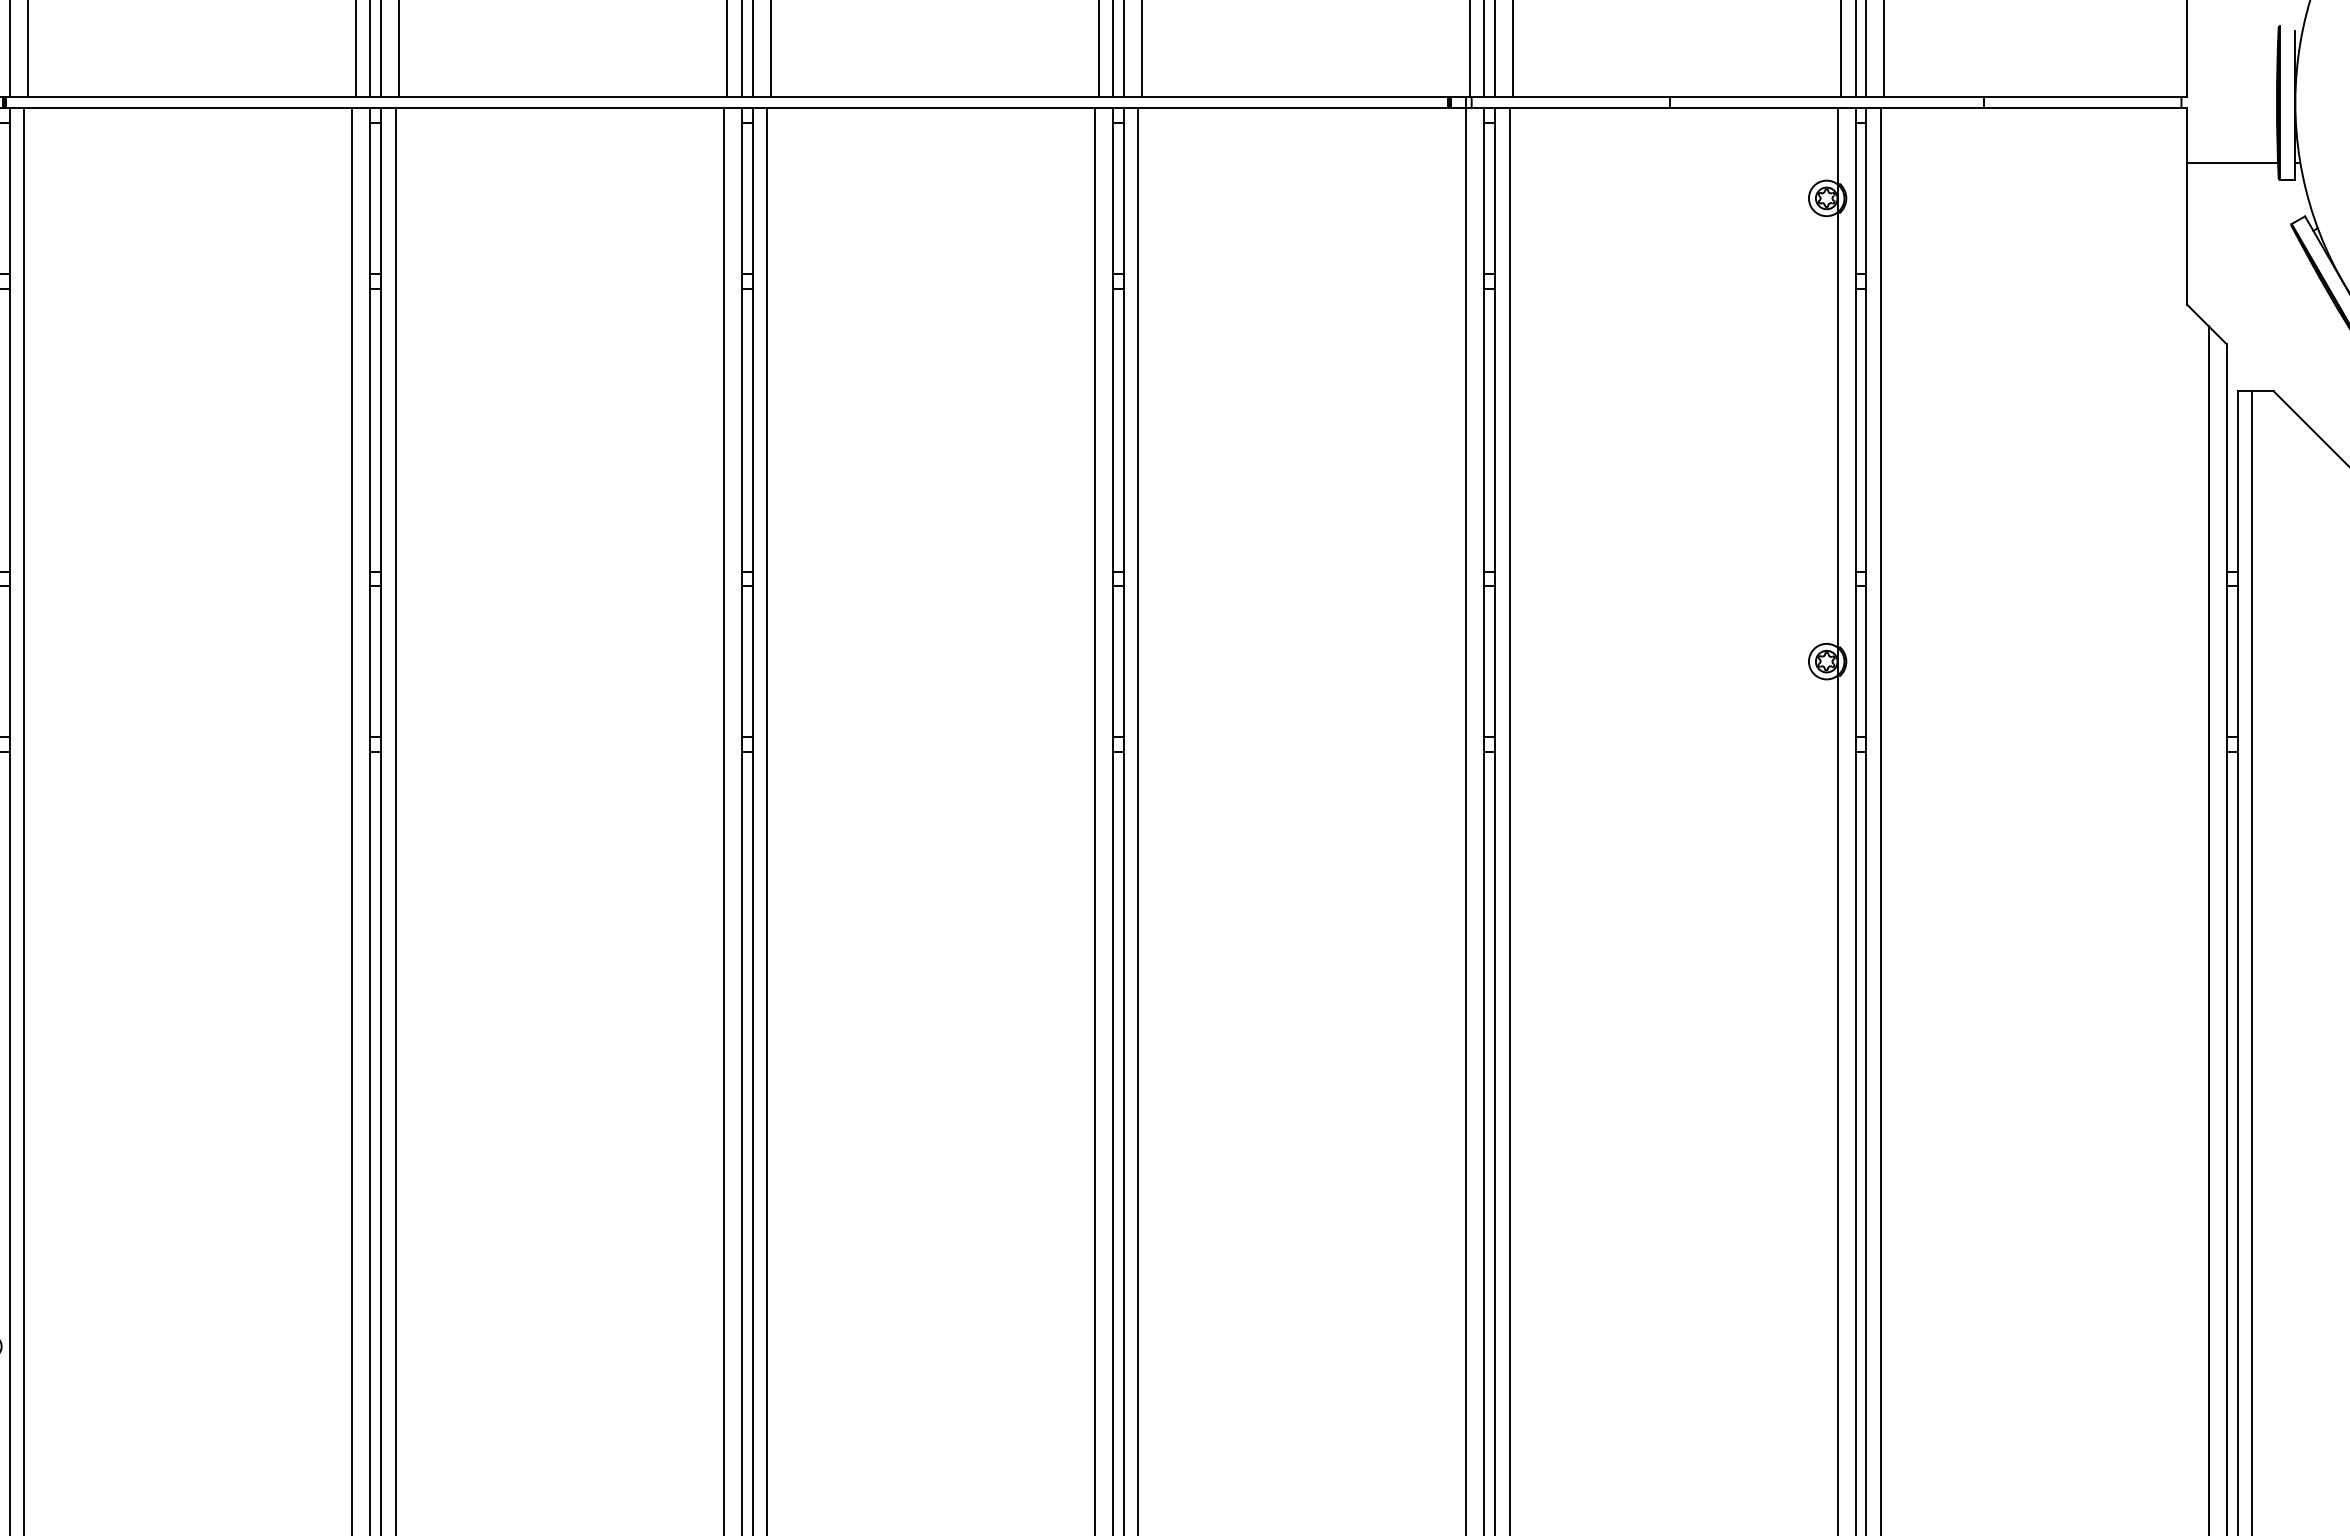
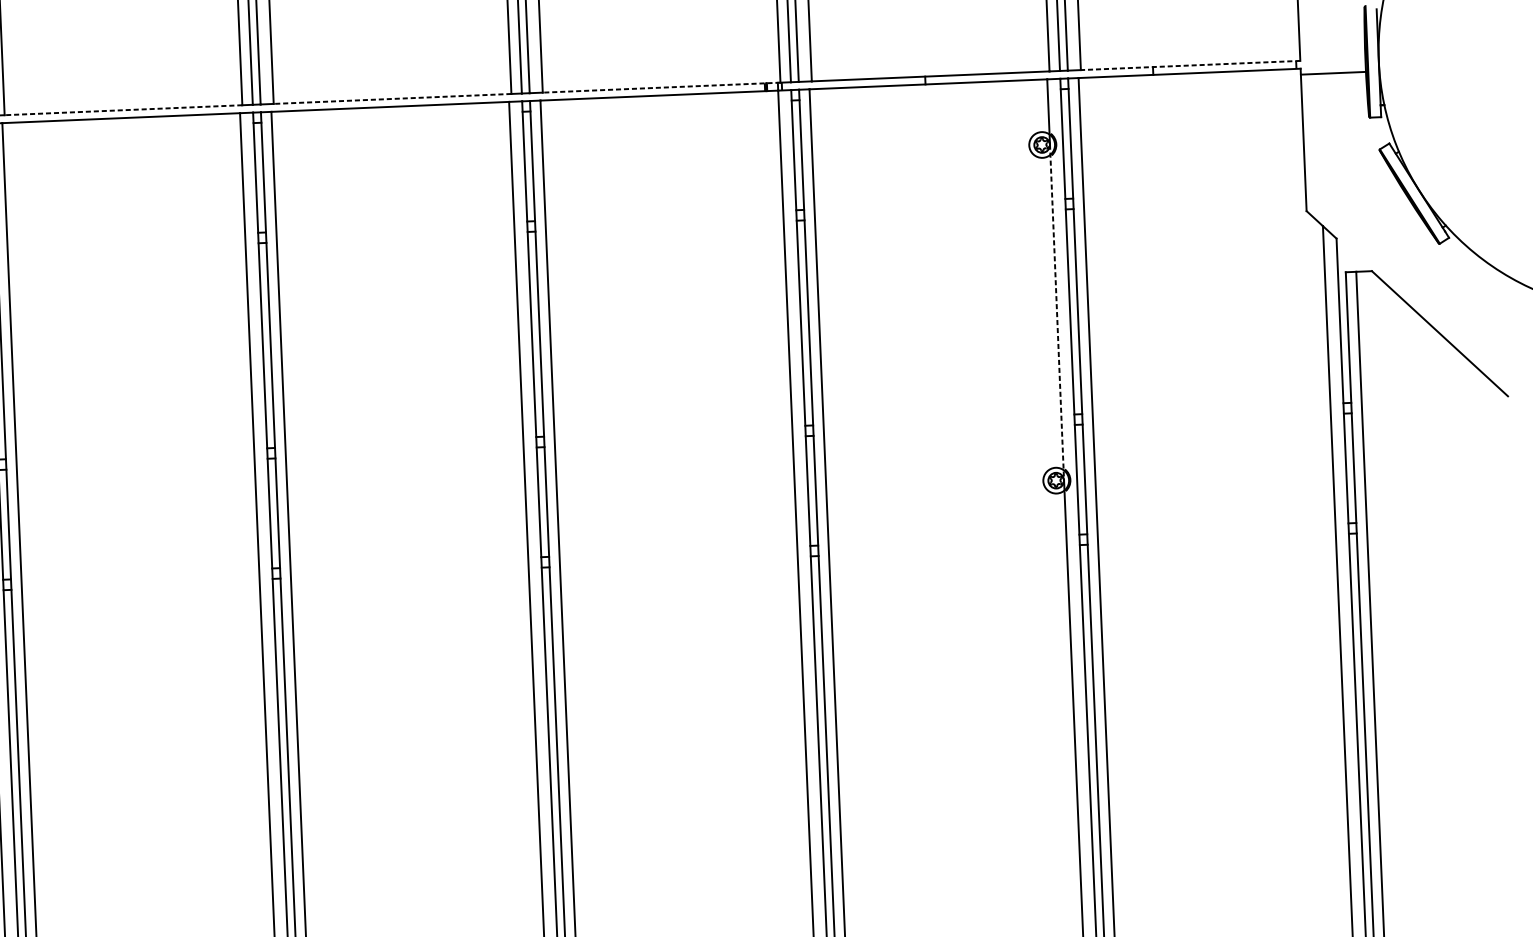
line: (562, 97) -> (122, 110), solid -> dashed
line: (934, 97) -> (392, 98), solid -> dashed
line: (1305, 97) -> (661, 87), solid -> dashed
line: (2035, 97) -> (1190, 65), solid -> dashed
line: (2232, 163) -> (1333, 73), moved
line: (1837, 430) -> (1057, 312), solid -> dashed

